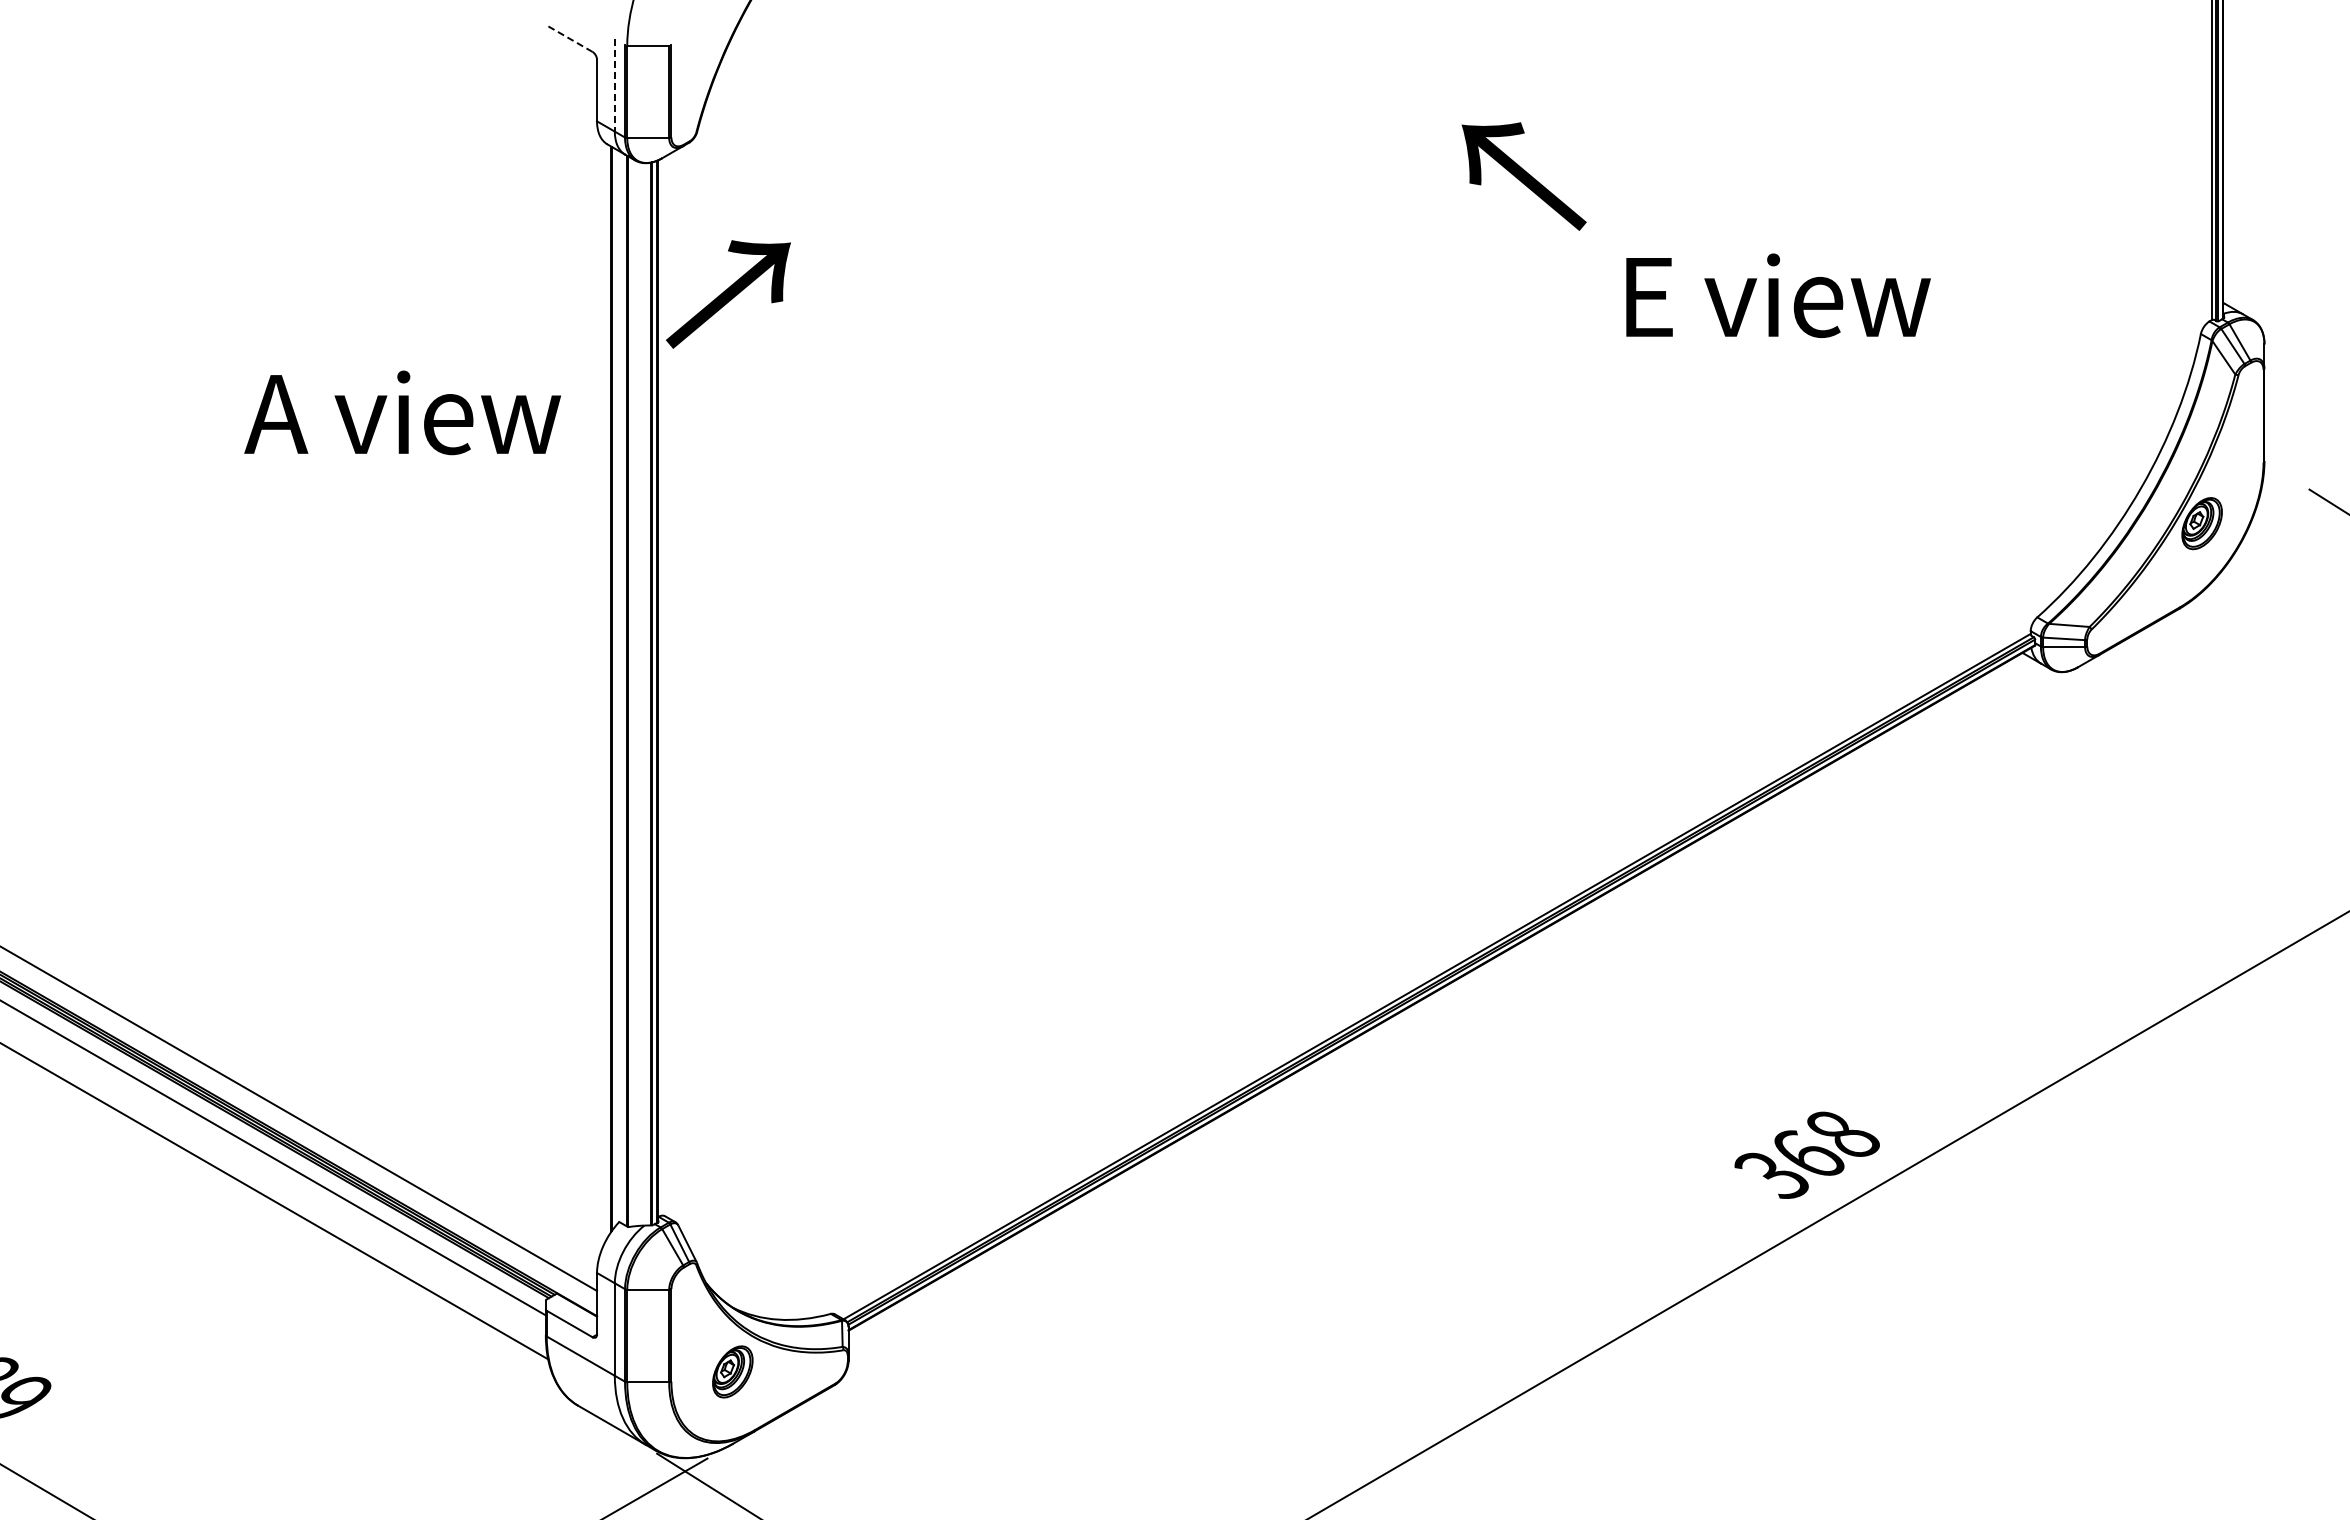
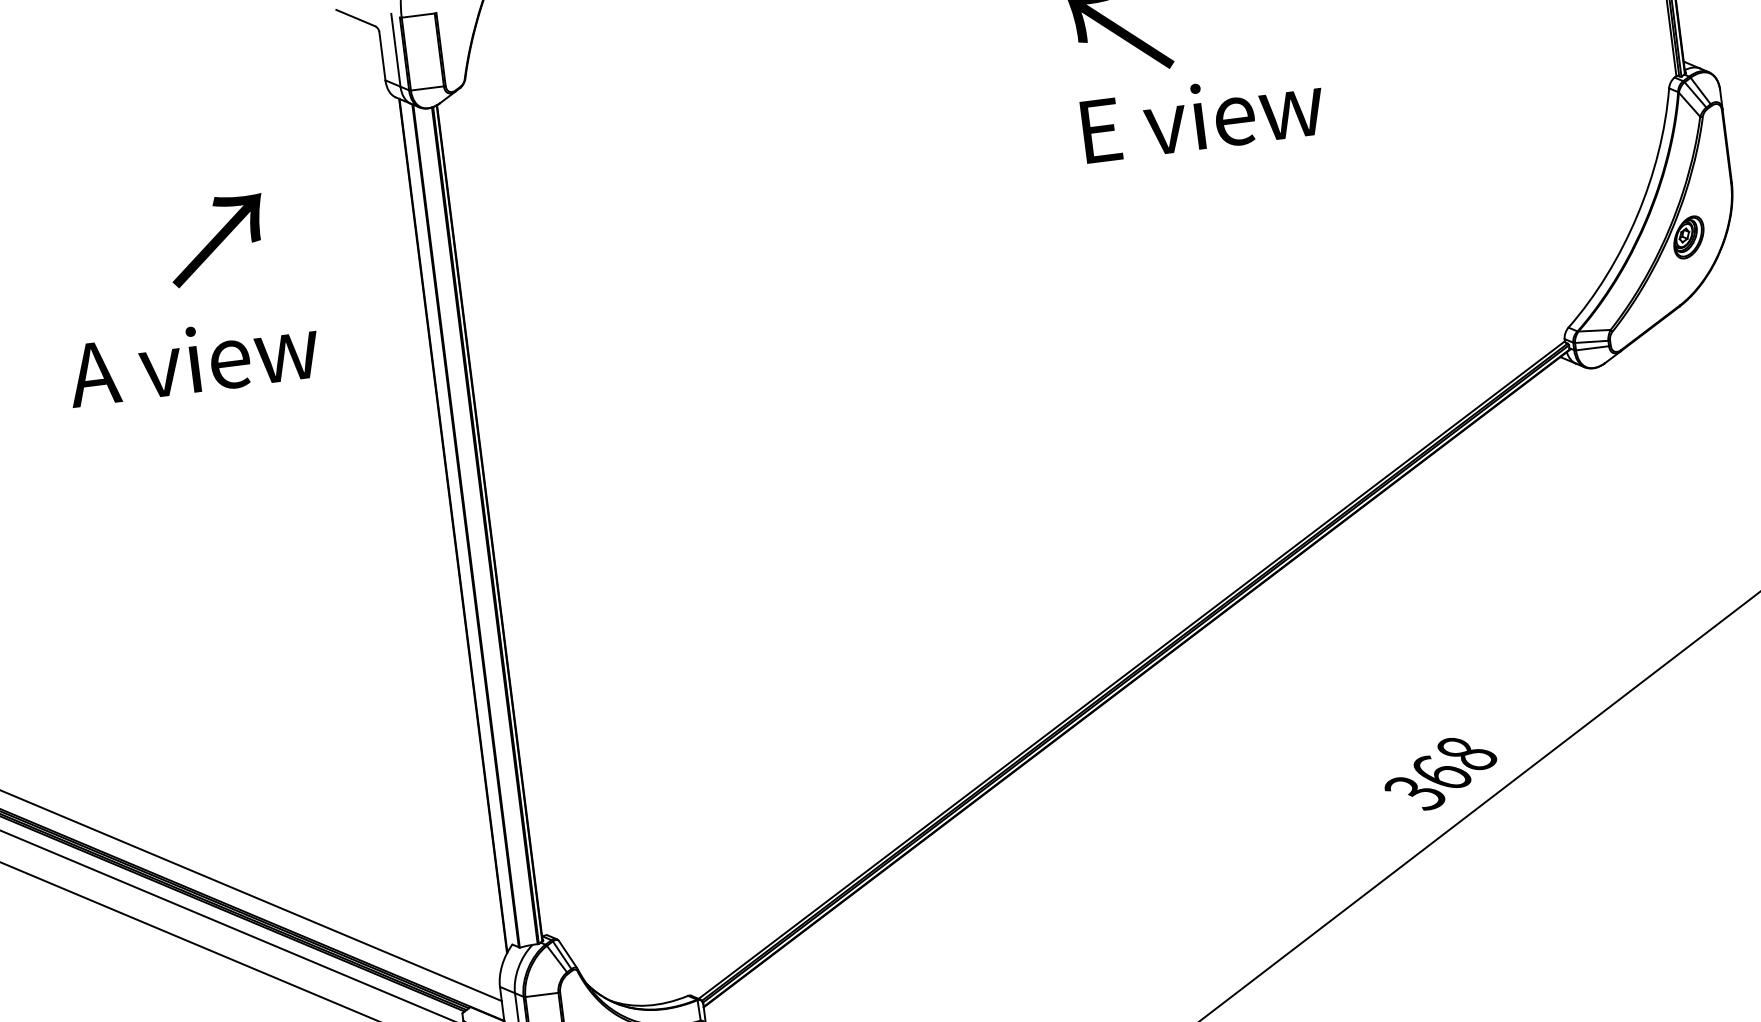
line: (569, 38) -> (355, 17), dashed -> solid
line: (614, 85) -> (395, 50), dashed -> solid
text: (728, 294) -> (217, 240), moved
text: (1778, 295) -> (1202, 116), moved
text: (402, 412) -> (193, 359), moved

